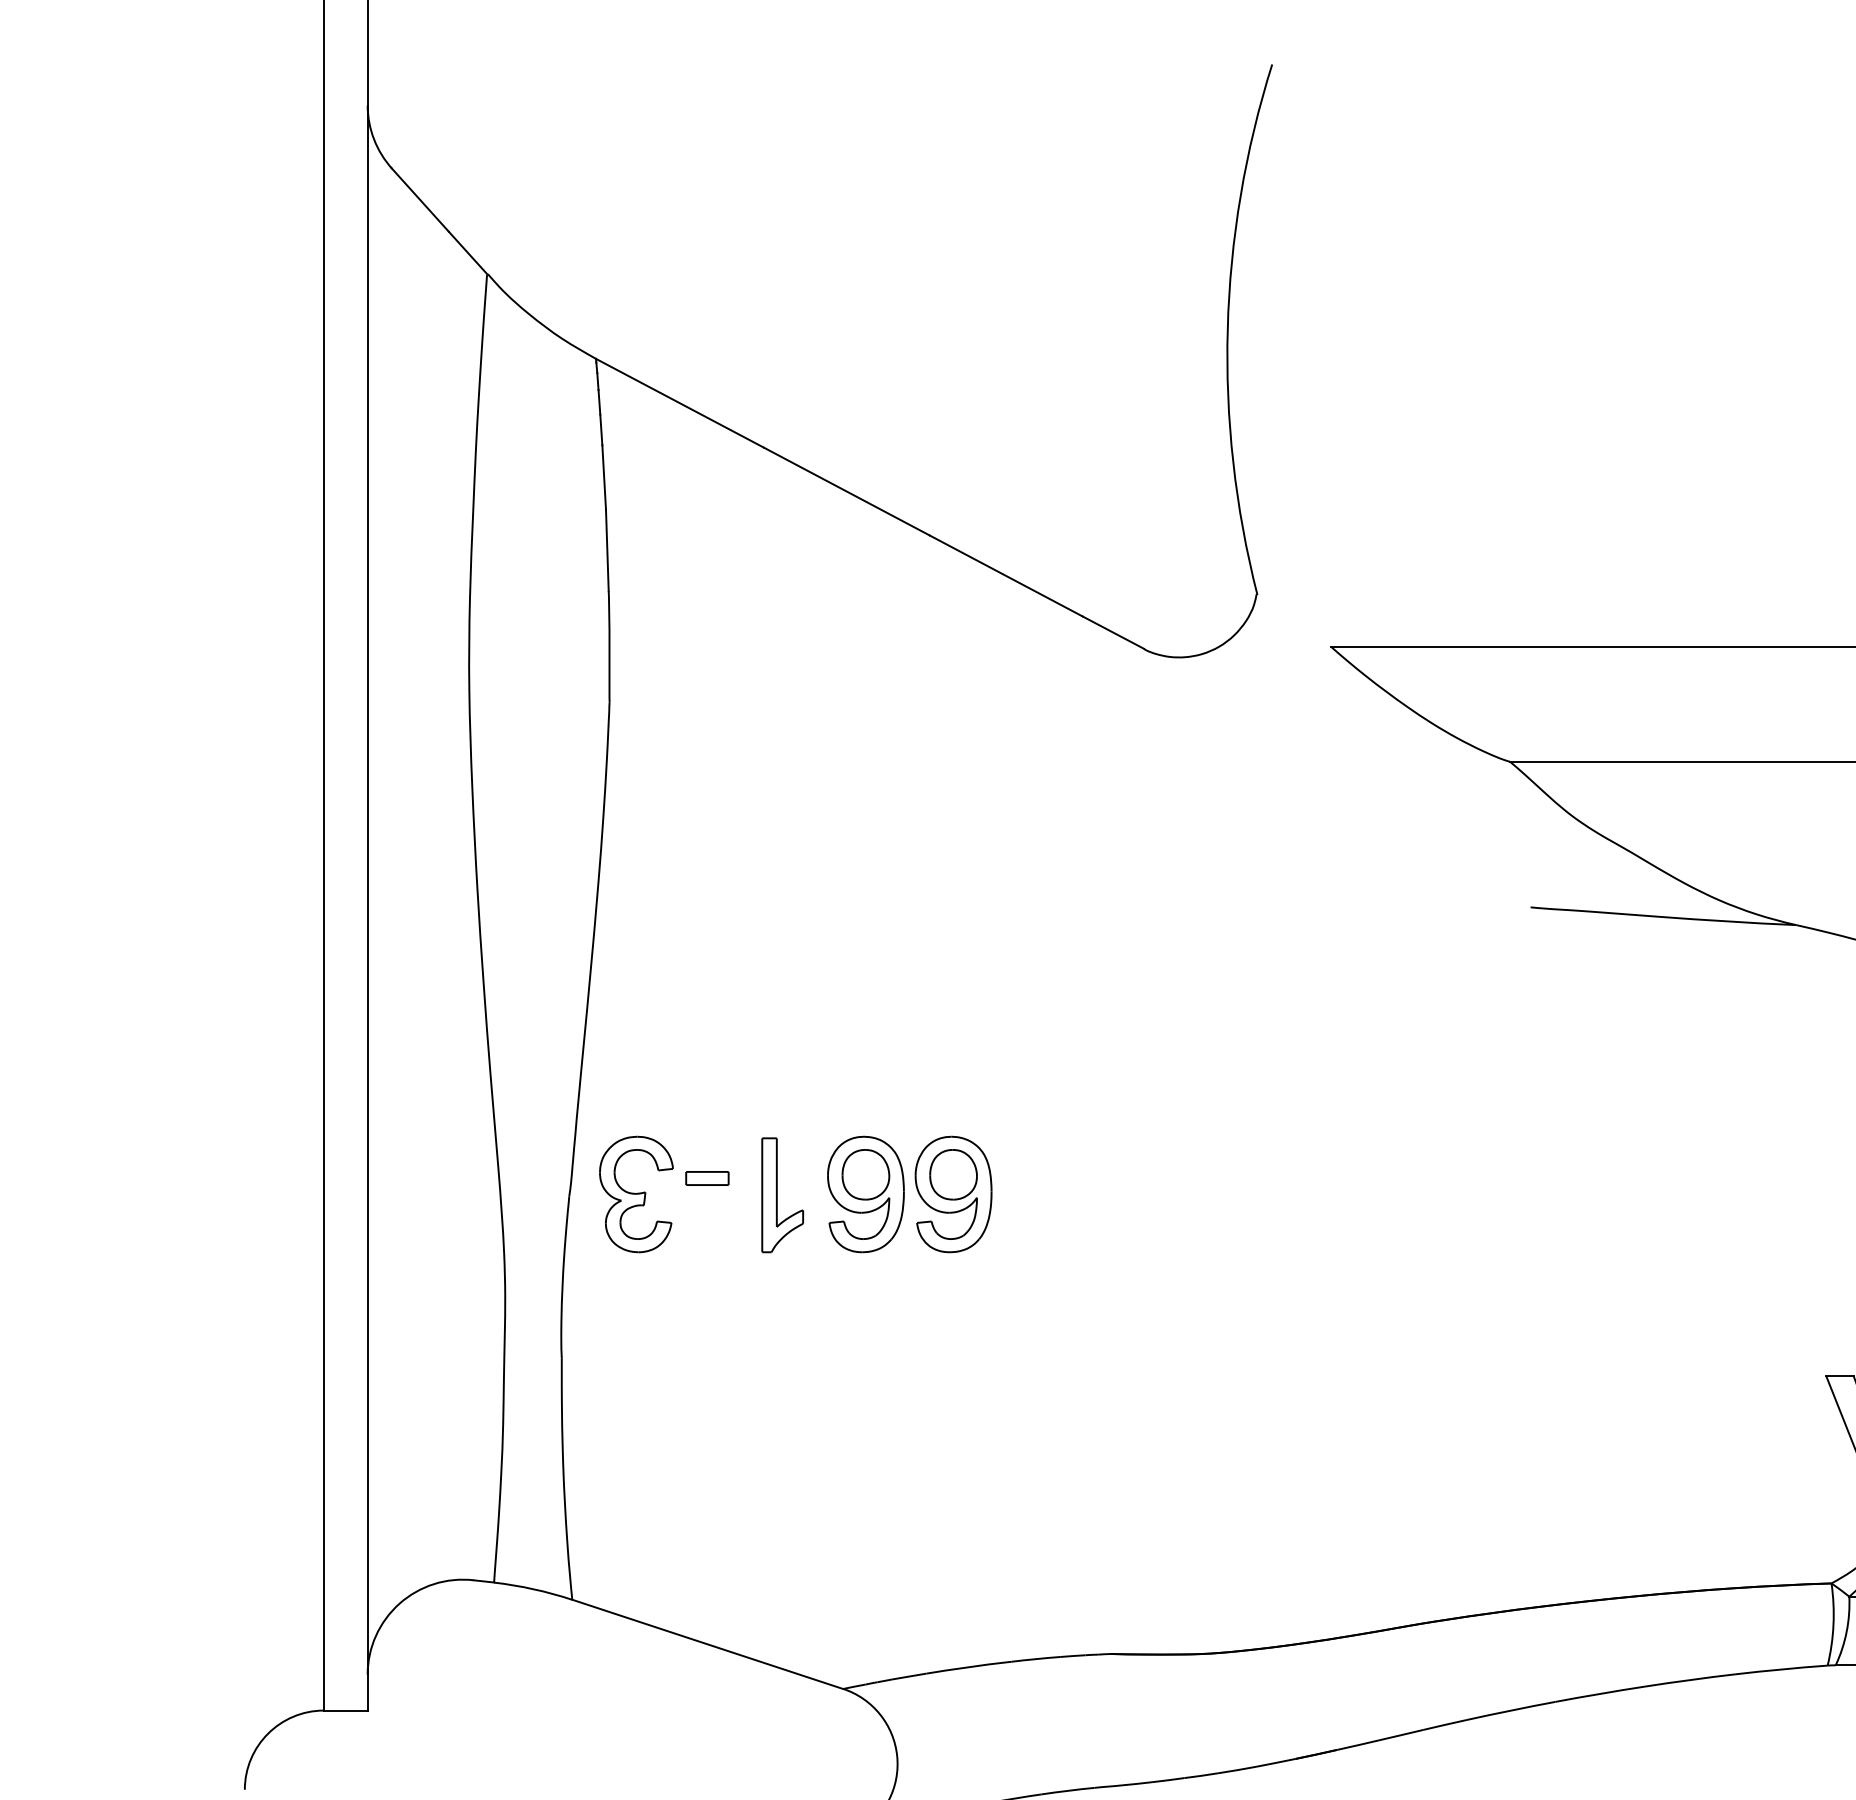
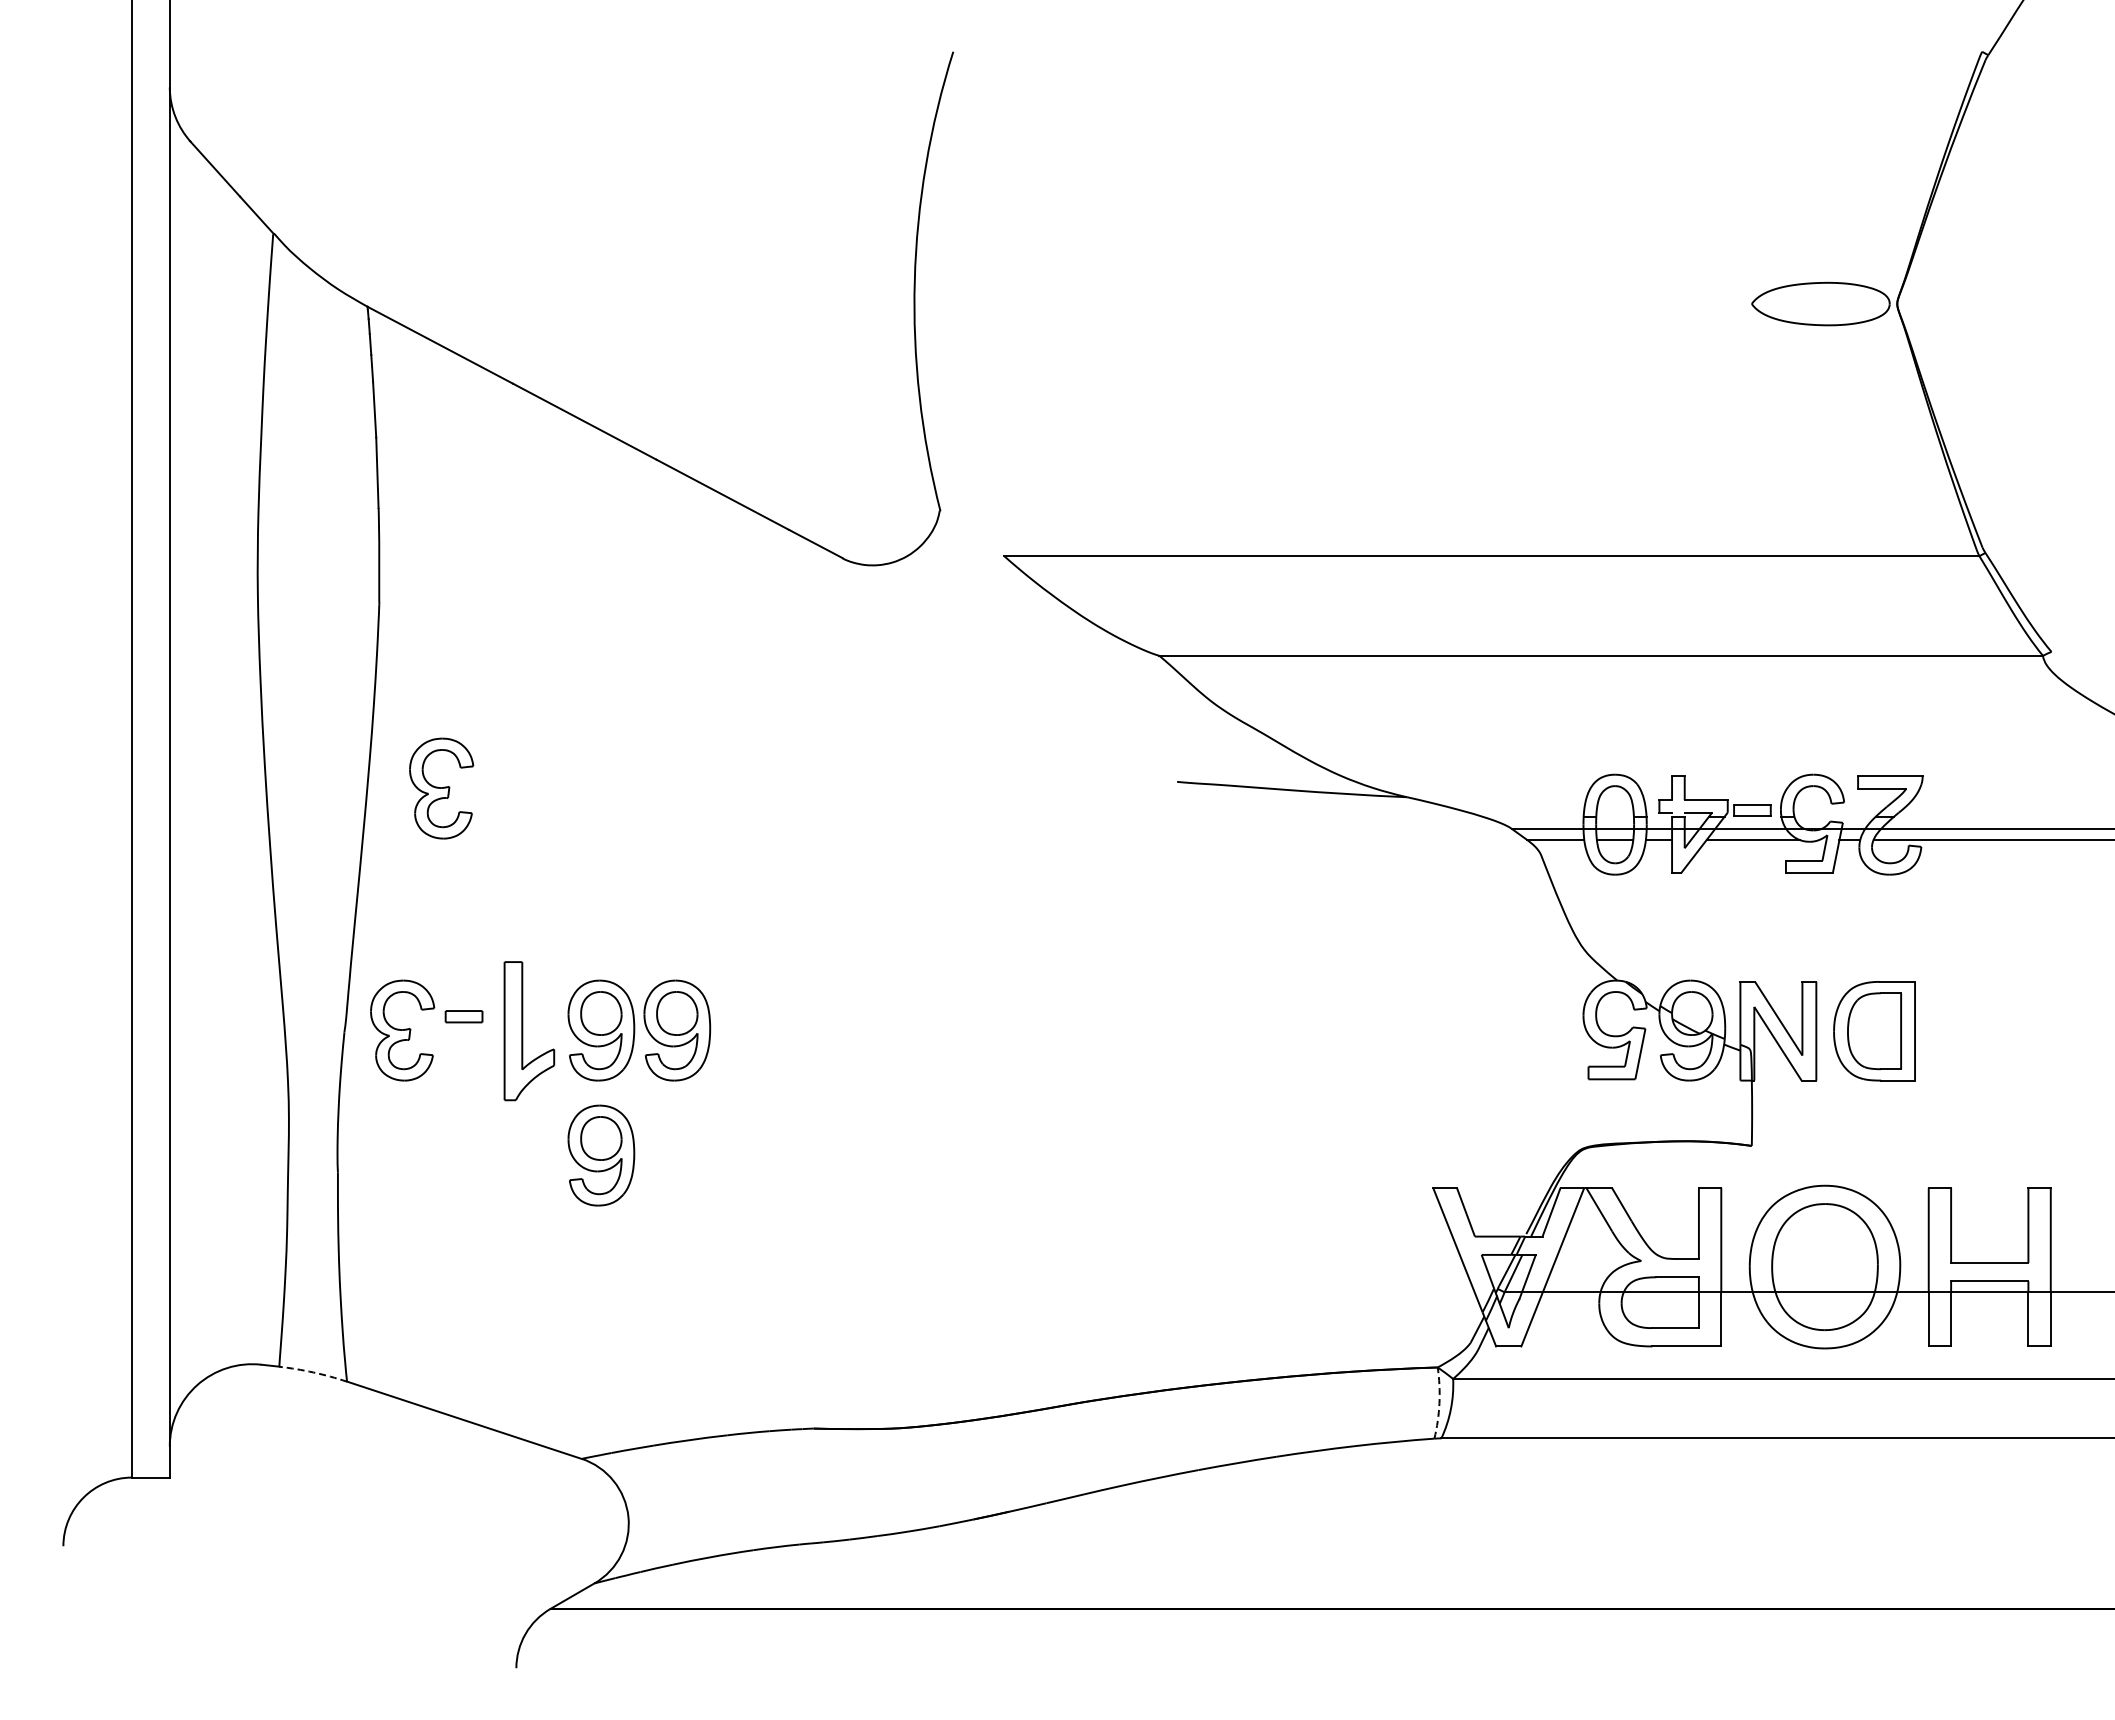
part: (681, 915) -> (441, 788), added
part: (781, 1195) -> (528, 1031), size x1.4
part: (866, 1338) -> (601, 1155), added
arc: (533, 1589) -> (313, 1372), solid -> dashed
arc: (1833, 1625) -> (1439, 1403), solid -> dashed

